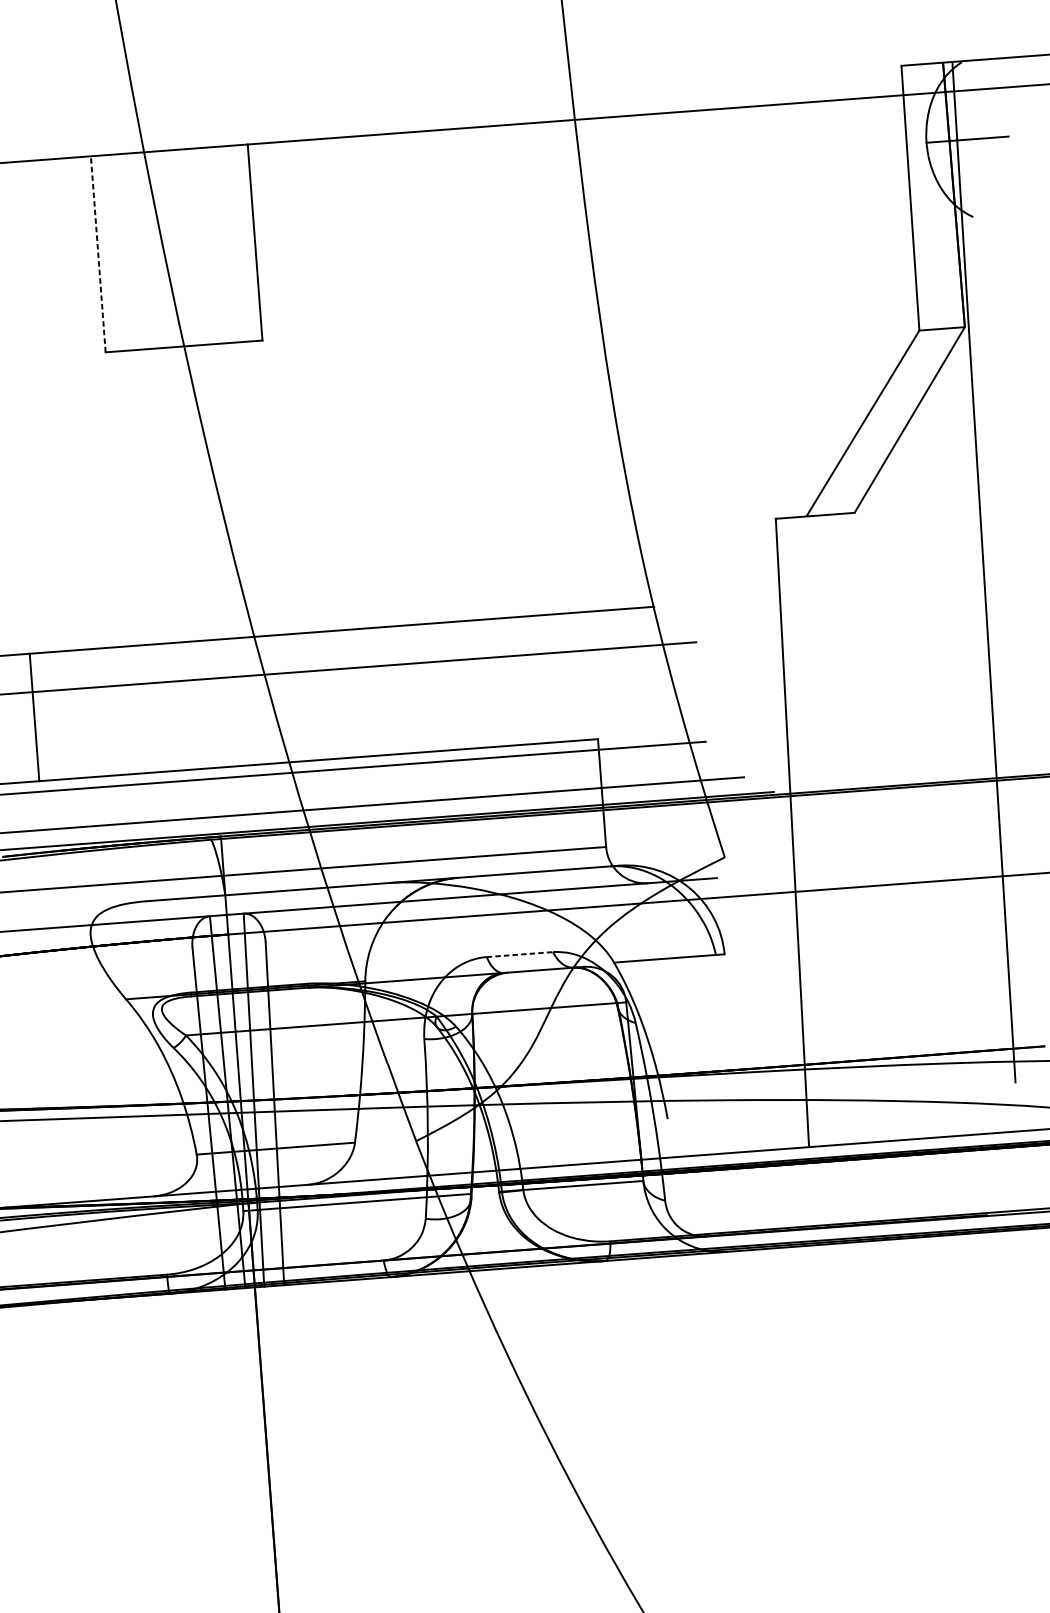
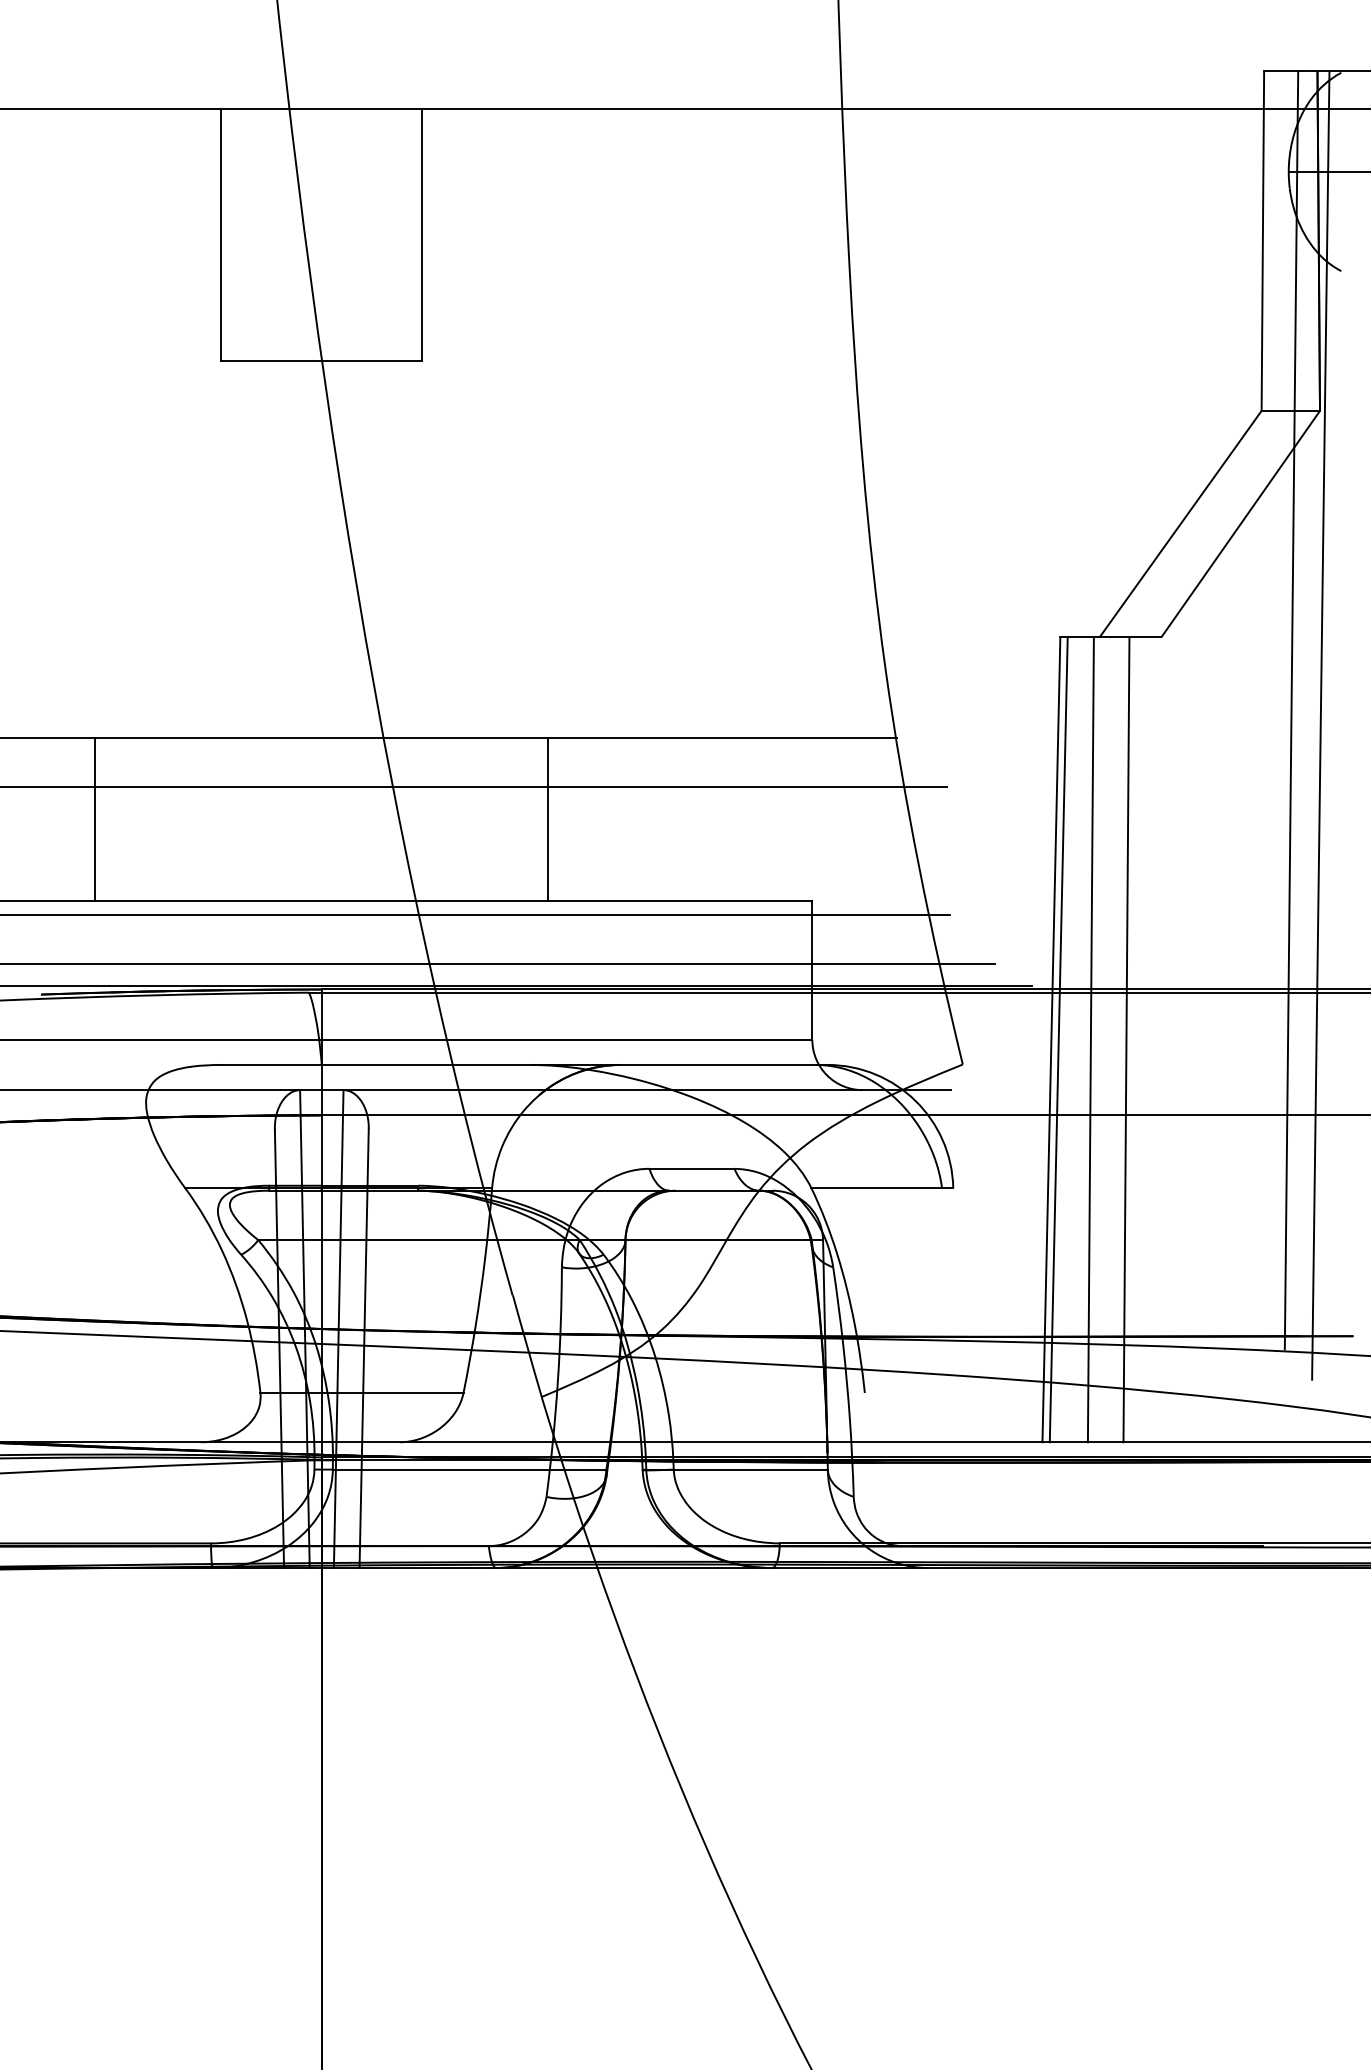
line: (98, 254) -> (221, 234), dashed -> solid
line: (960, 562) -> (1291, 710), added
line: (387, 690) -> (548, 819), added
line: (850, 828) -> (1126, 1039), added
line: (822, 830) -> (1090, 1039), added
line: (797, 832) -> (1058, 1039), added
line: (519, 954) -> (691, 1168), dashed -> solid

